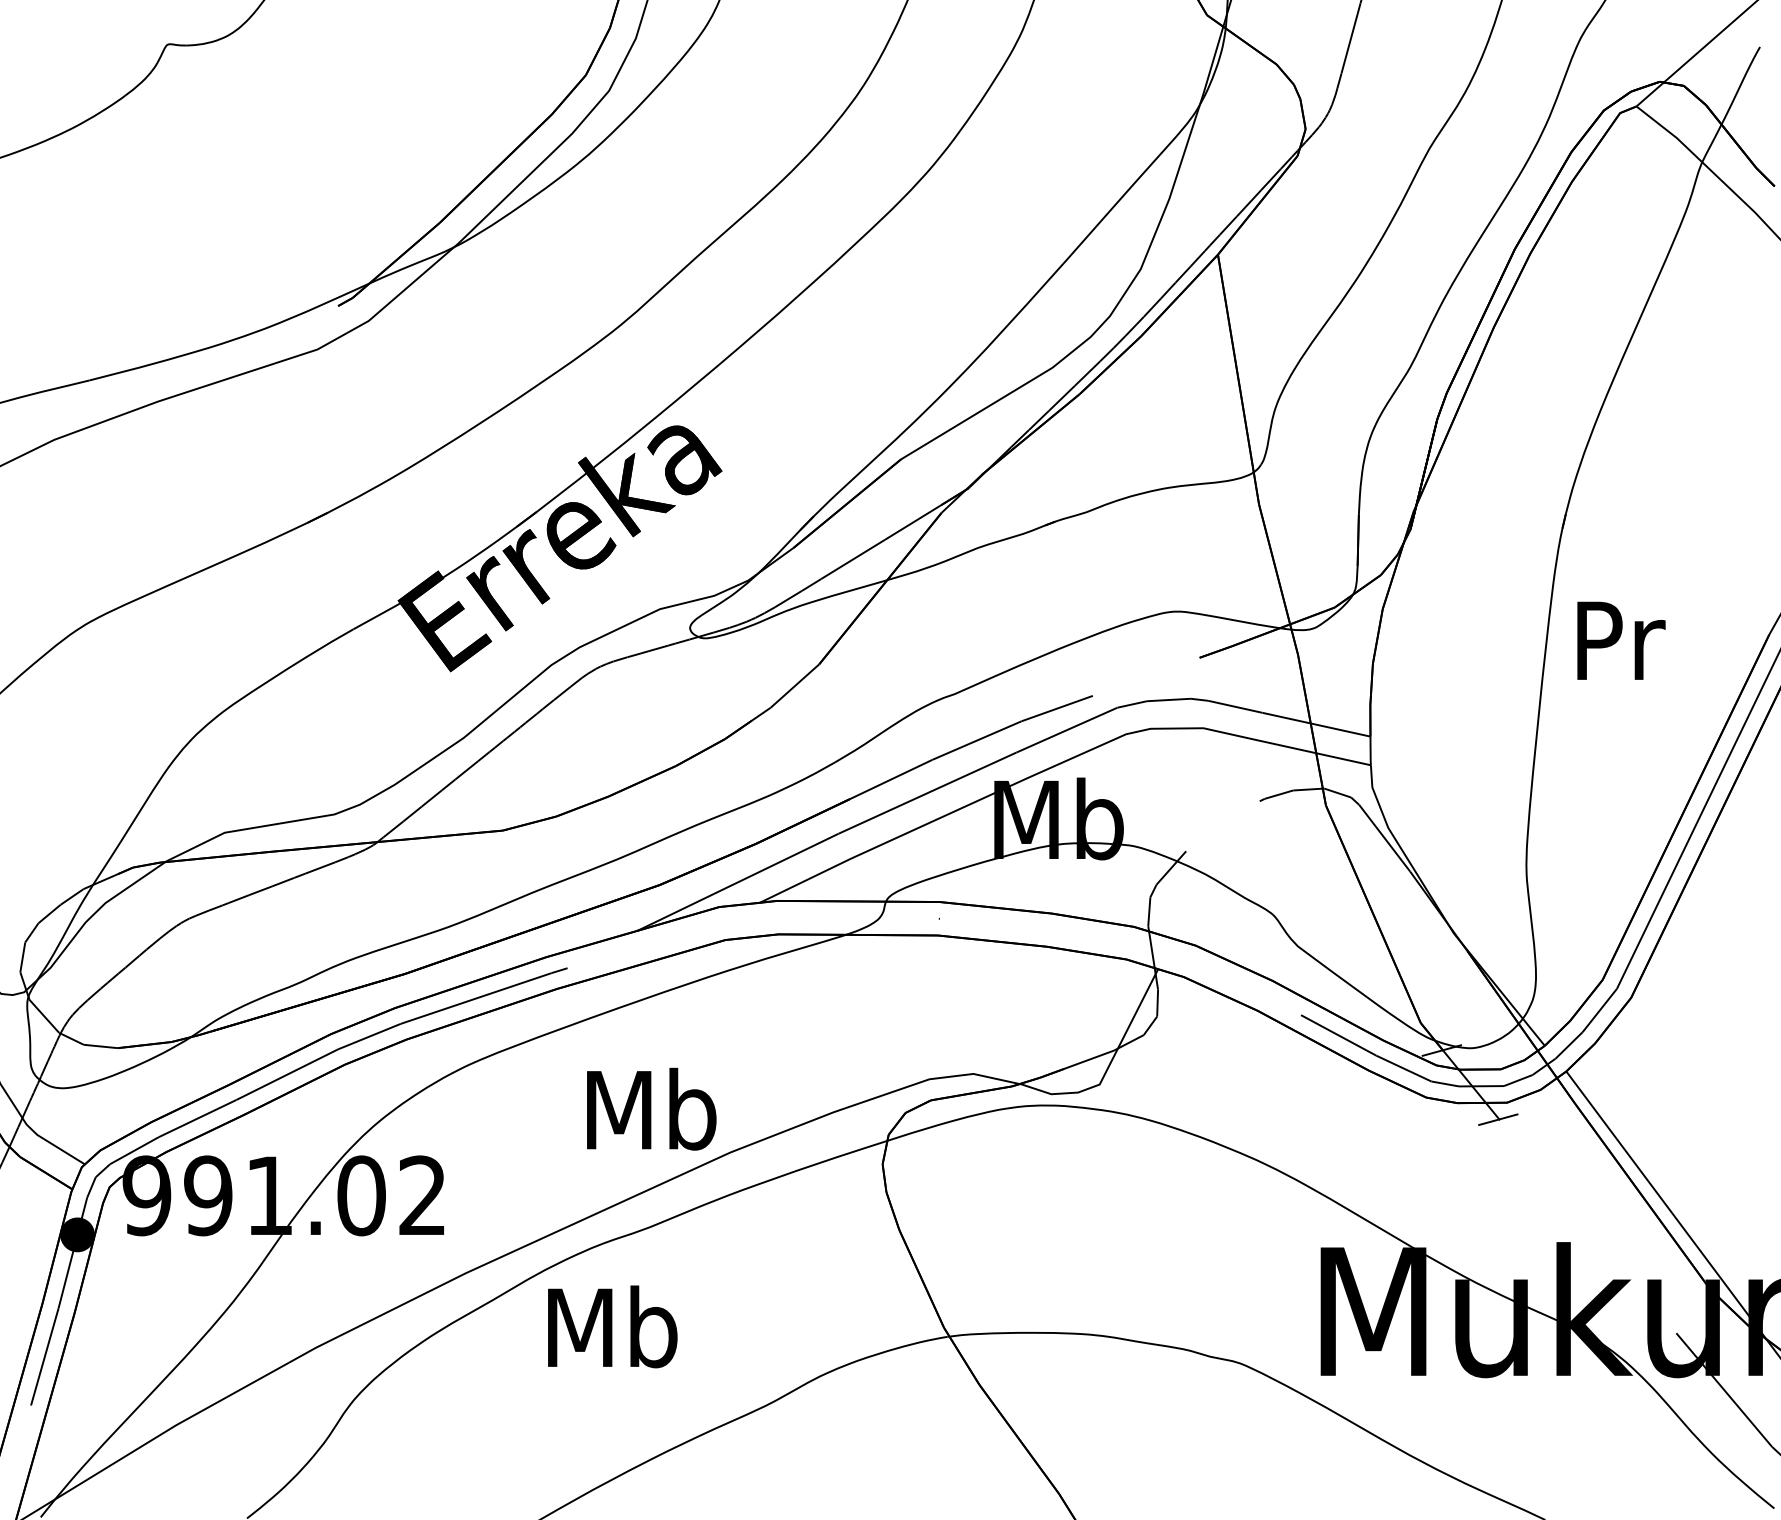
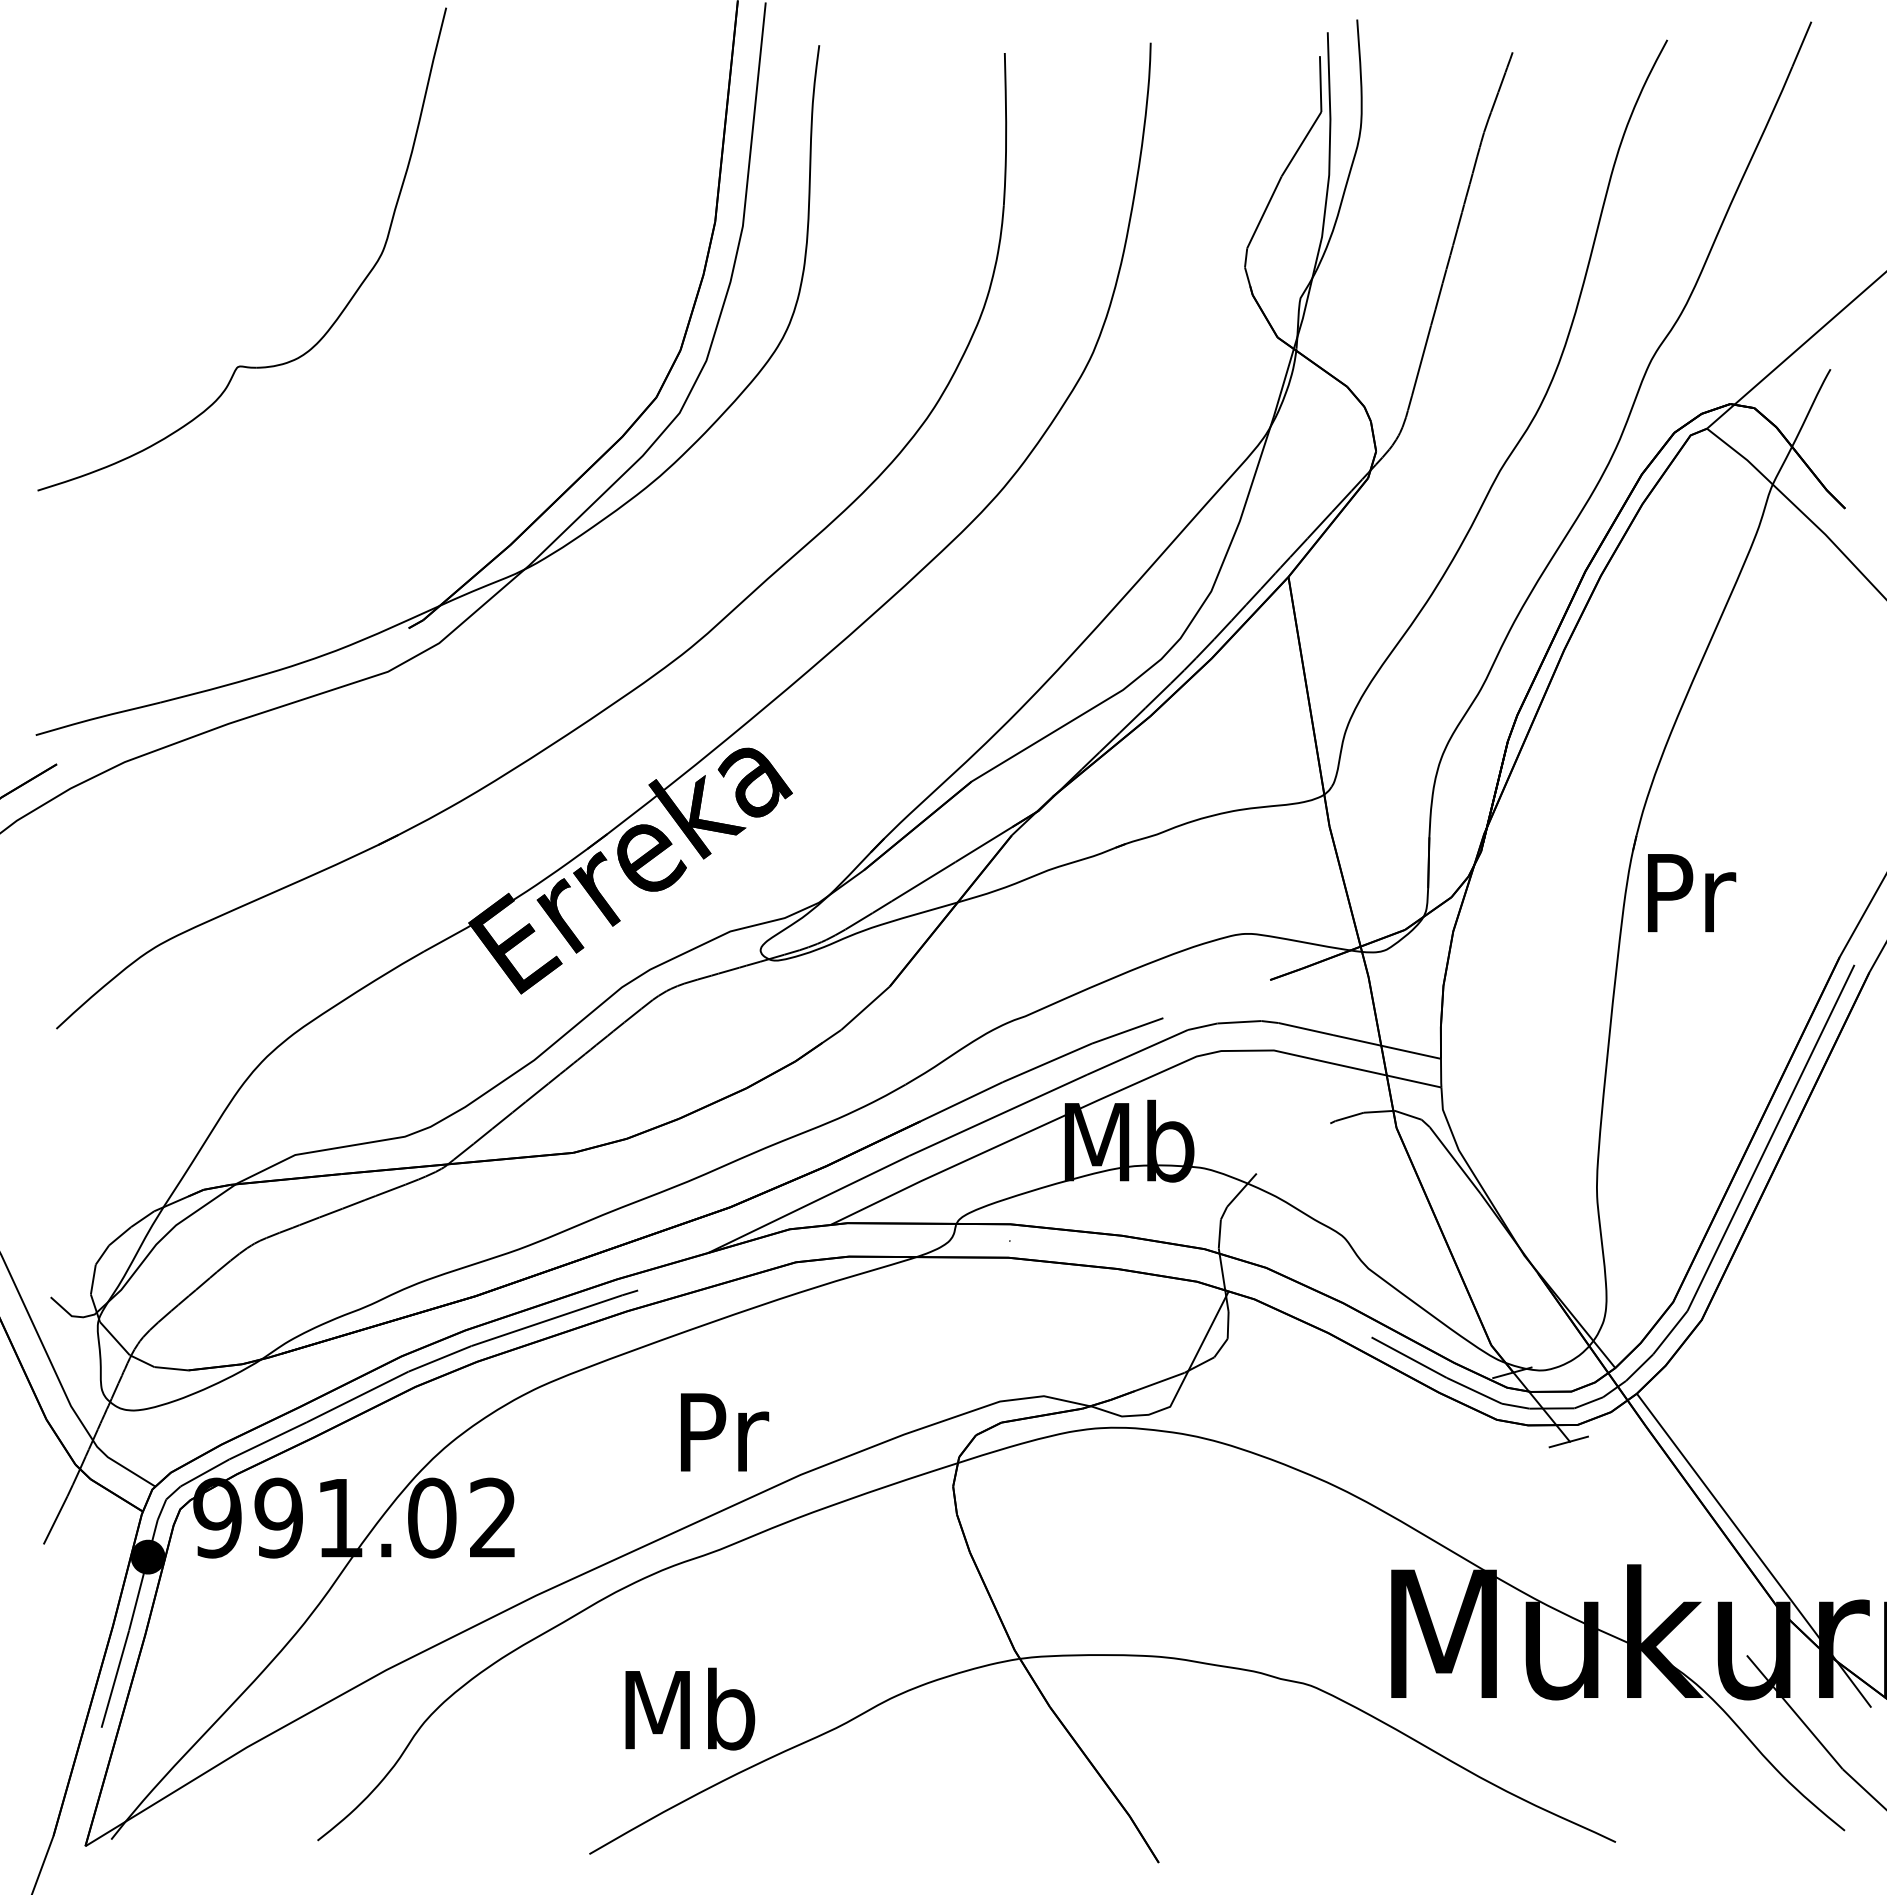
text: (1621, 641) -> (1692, 893), moved
text: (651, 1109) -> (722, 1431), Mb -> Pr
text: (612, 1326) -> (690, 1708), moved

